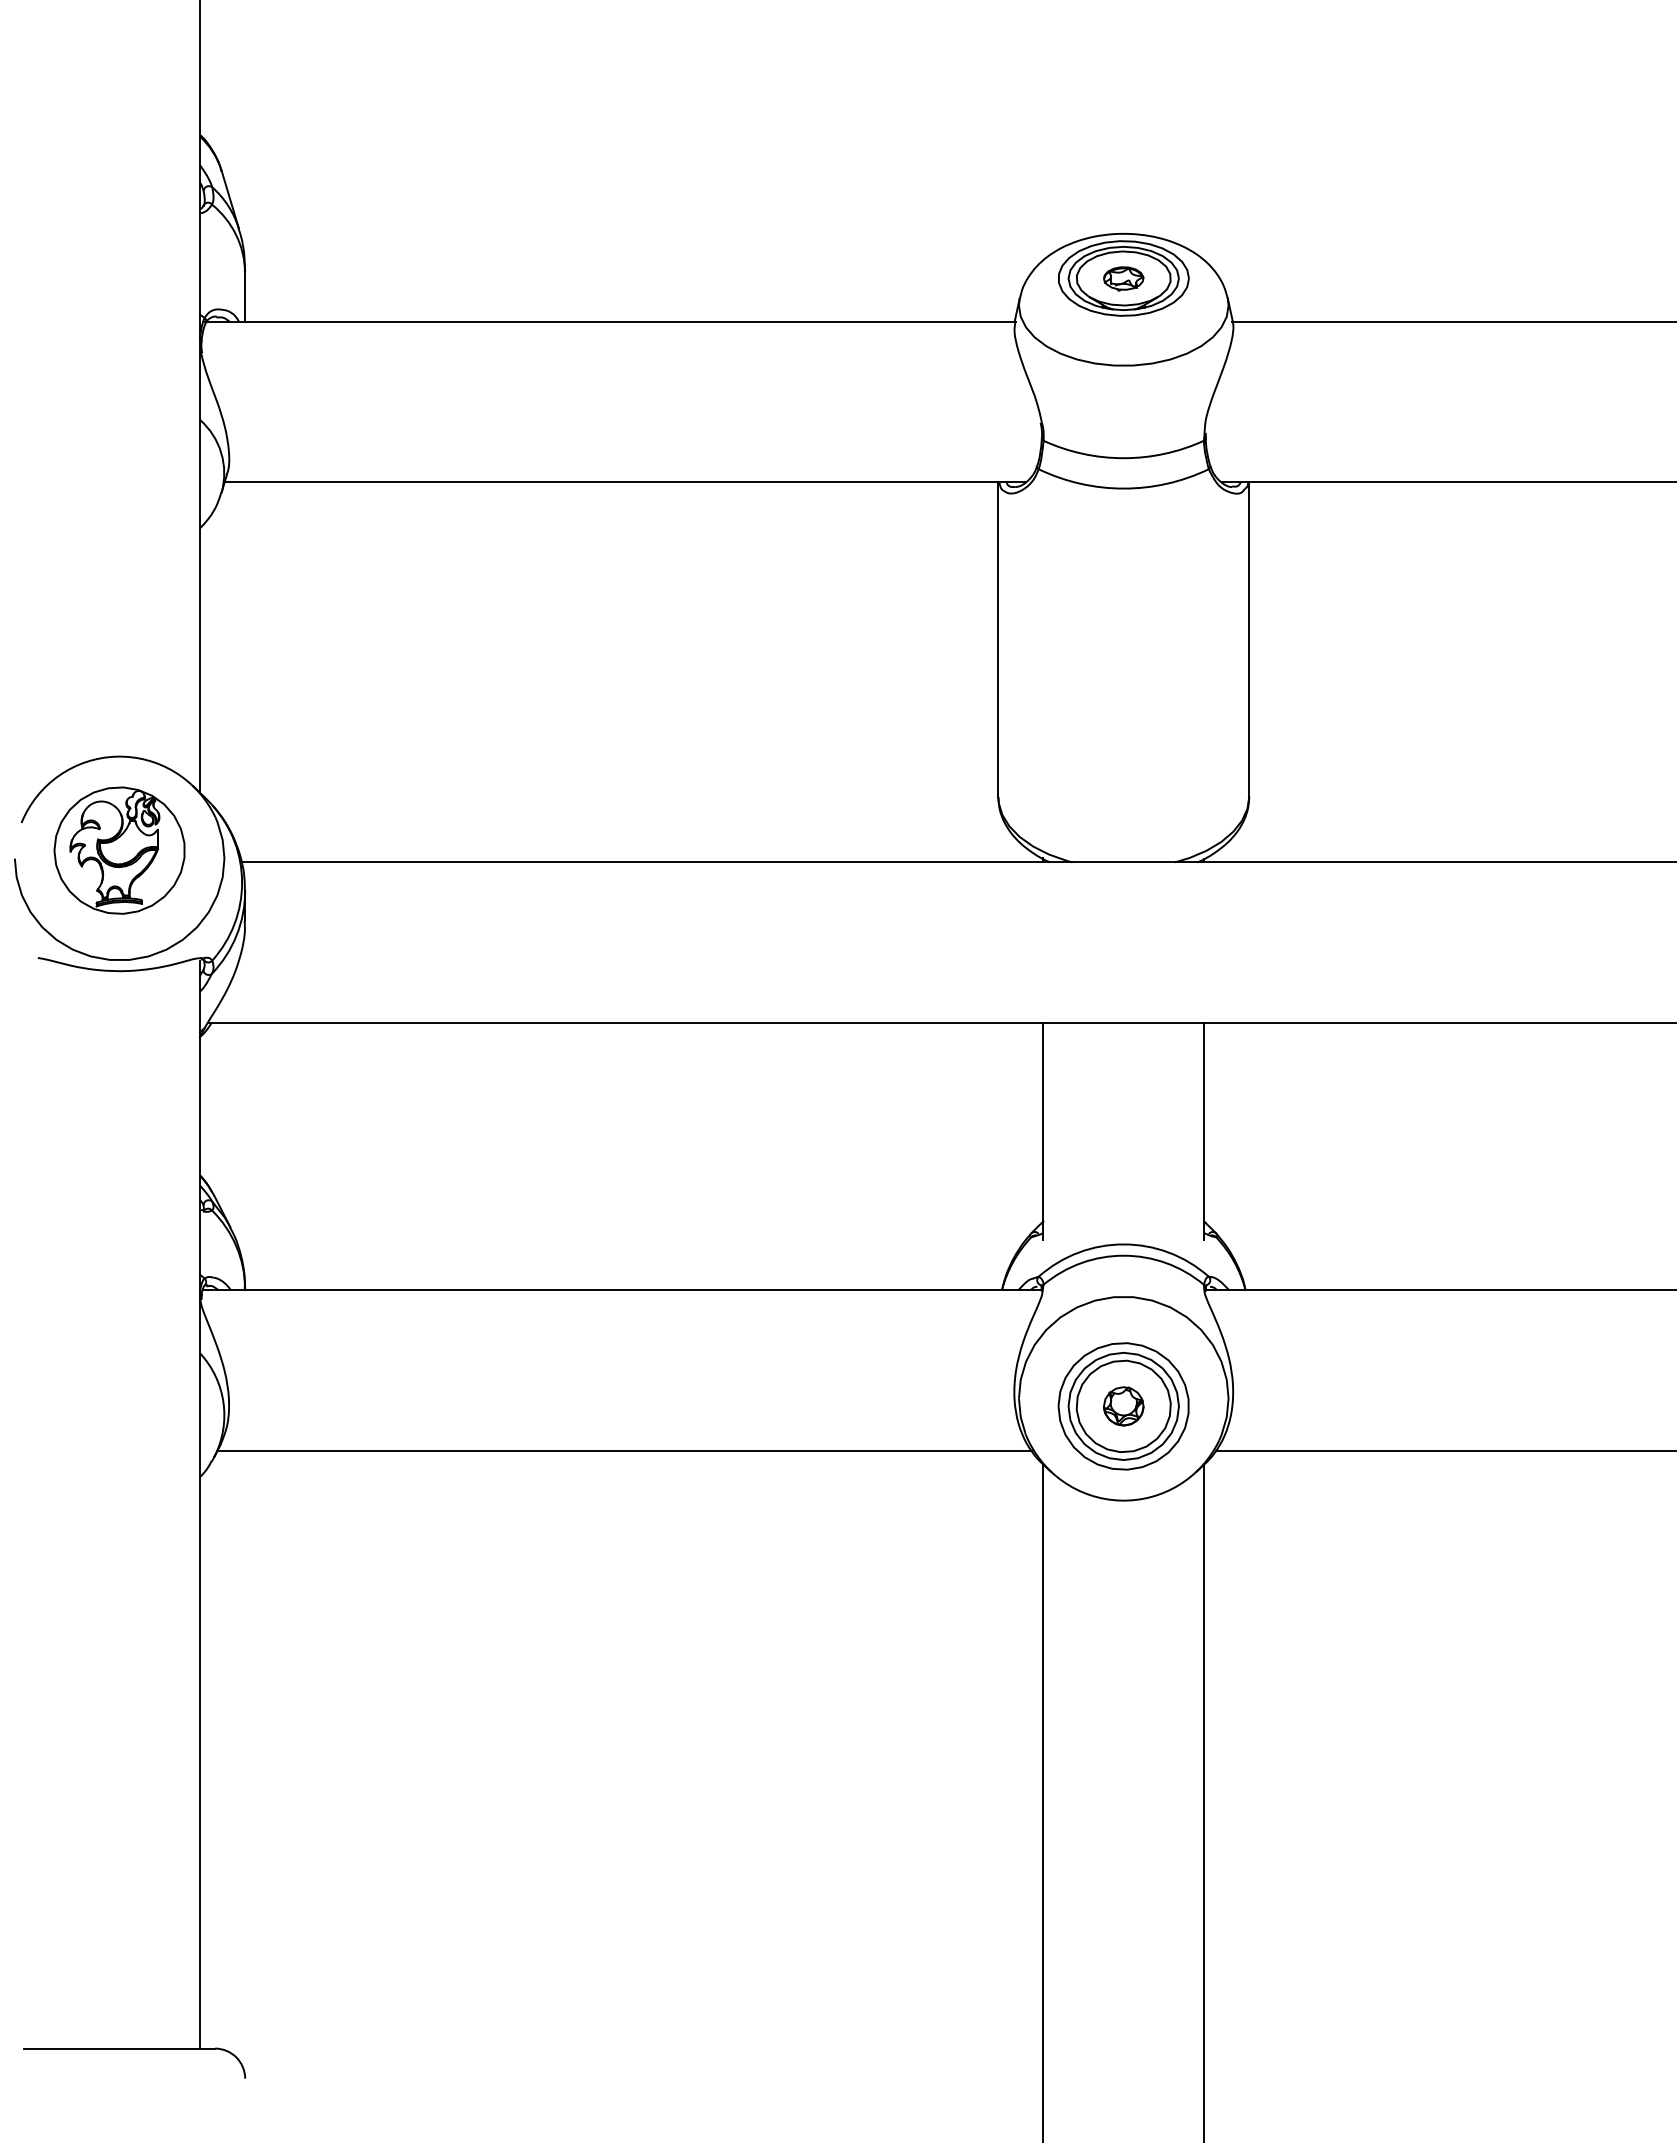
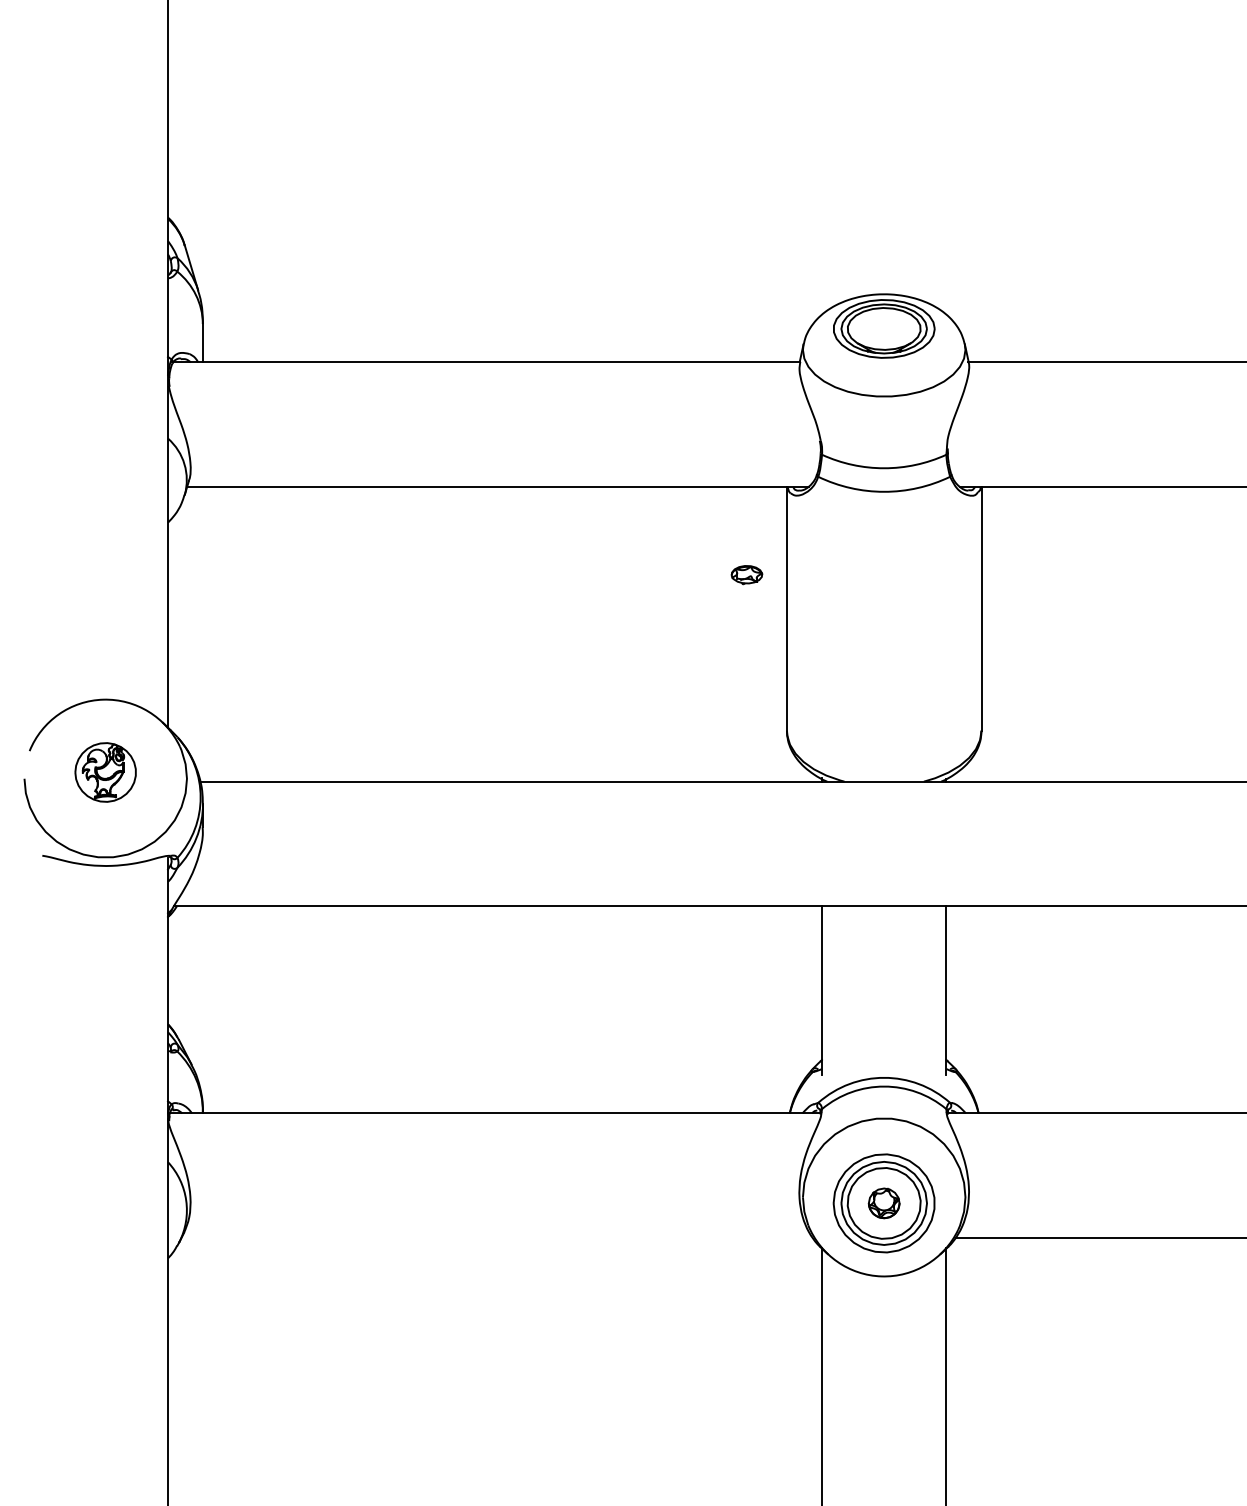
part: (1123, 278) -> (746, 574), moved
part: (119, 850) -> (105, 772), size x0.6
line: (624, 1450) -> (497, 1237), removed

